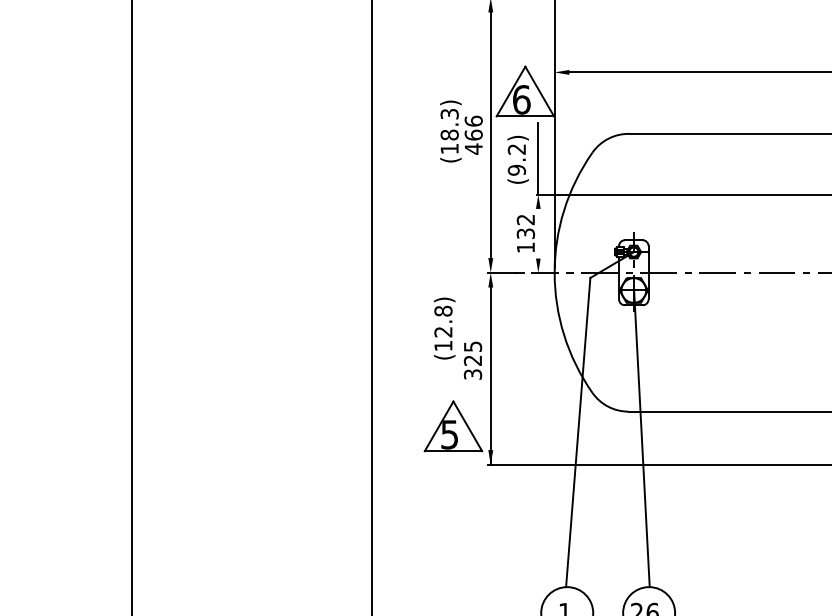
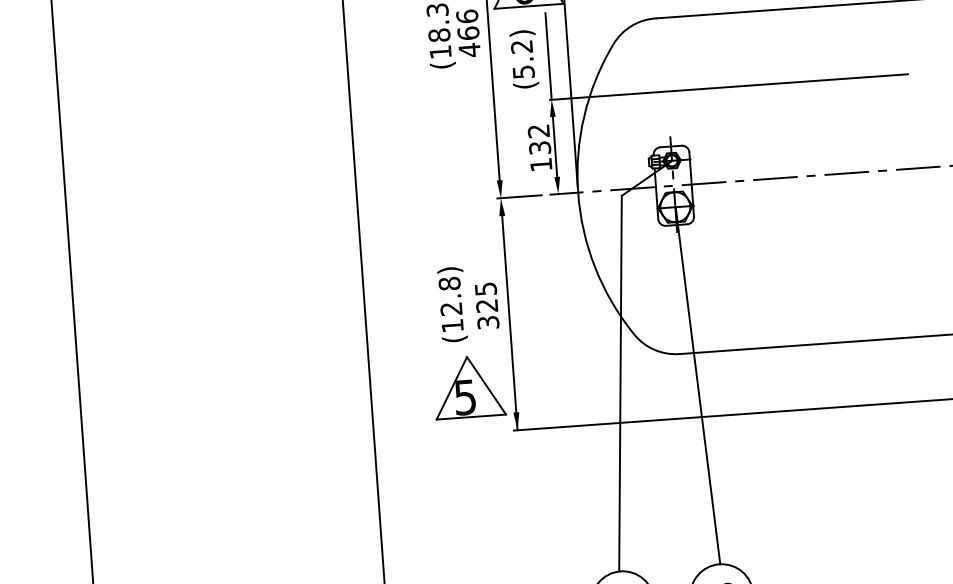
text: (516, 170) -> (523, 72), (9.2) -> (5.2)
line: (538, 233) -> (555, 146), added
text: (444, 328) -> (452, 304), moved

